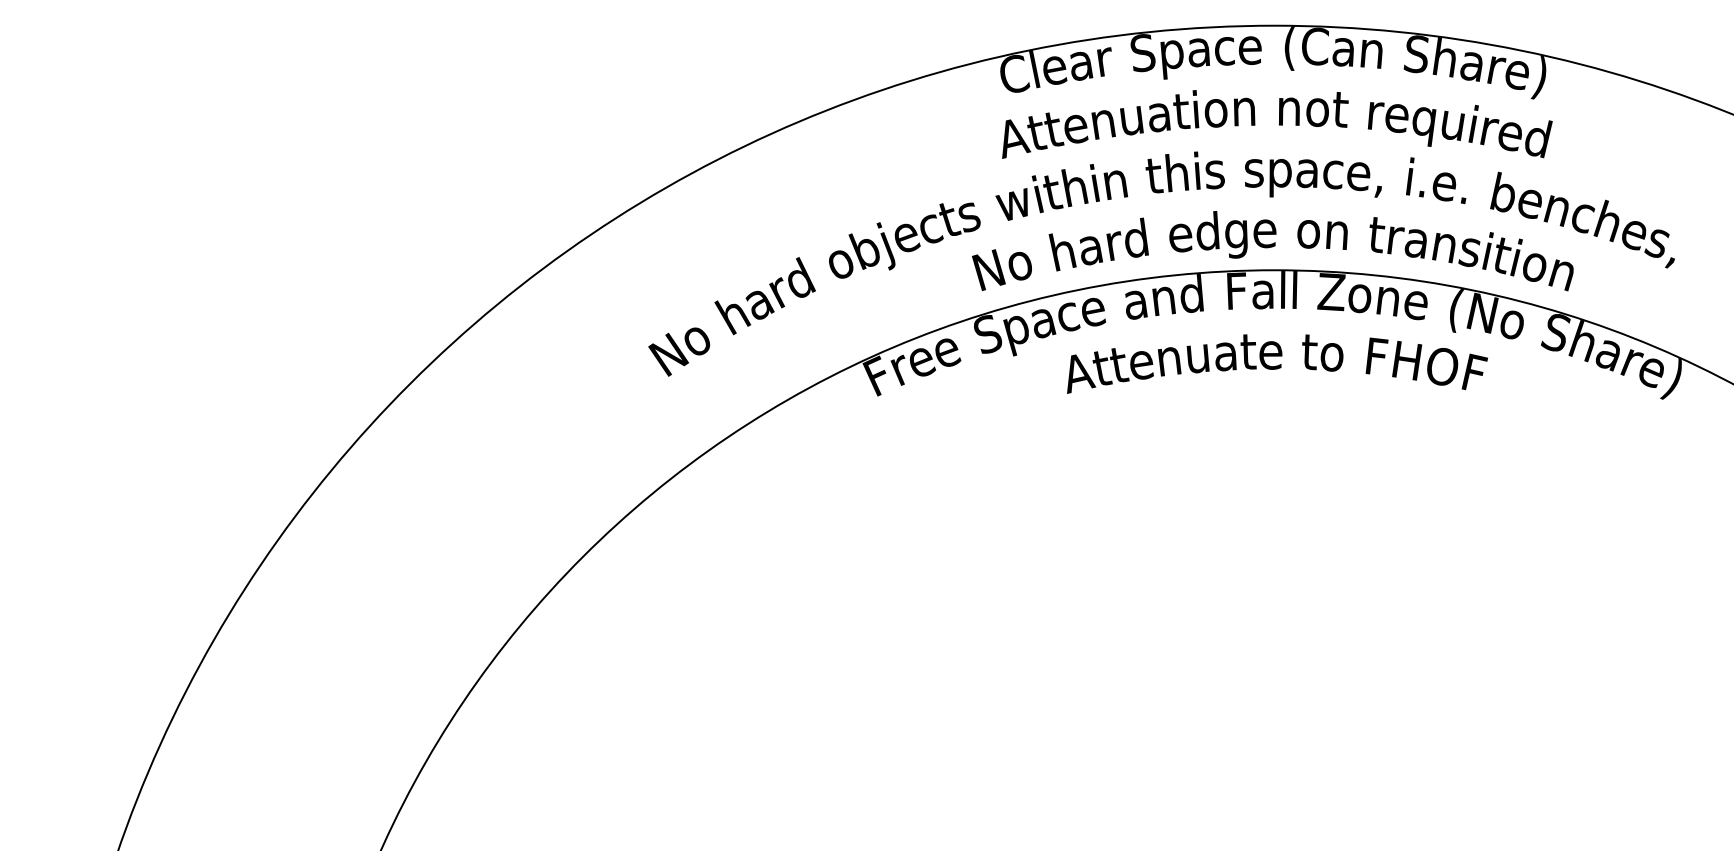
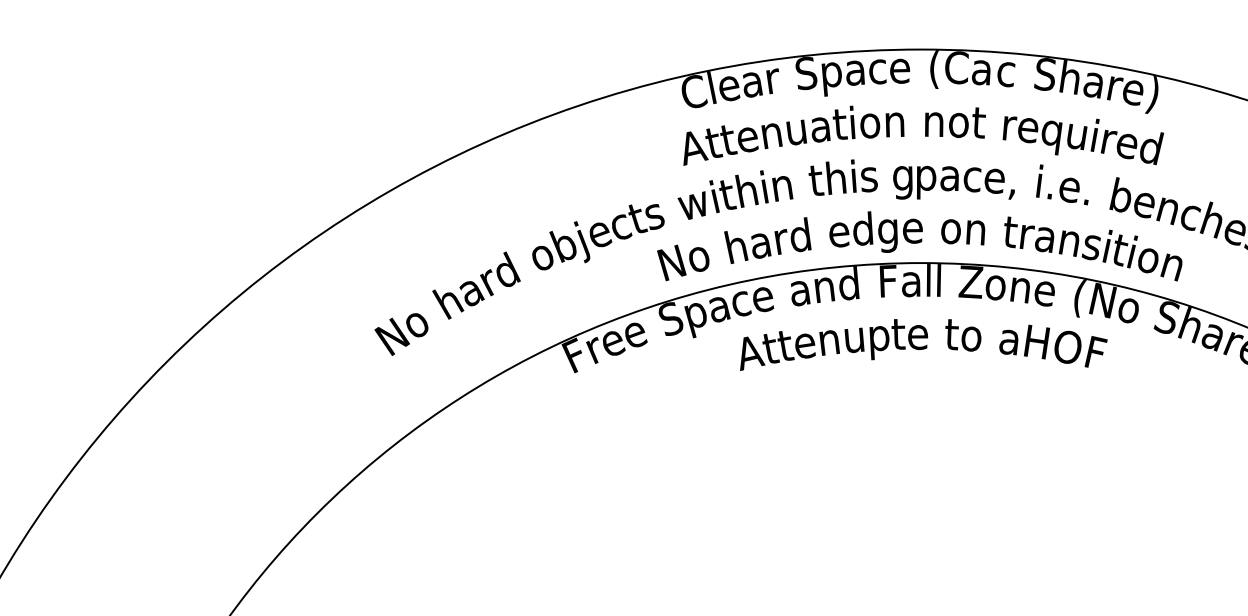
text: (1371, 53) -> (1005, 73), n -> c
text: (1253, 178) -> (902, 182), s -> g
text: (1376, 356) -> (1010, 338), F -> a
text: (1226, 361) -> (879, 342), a -> p

